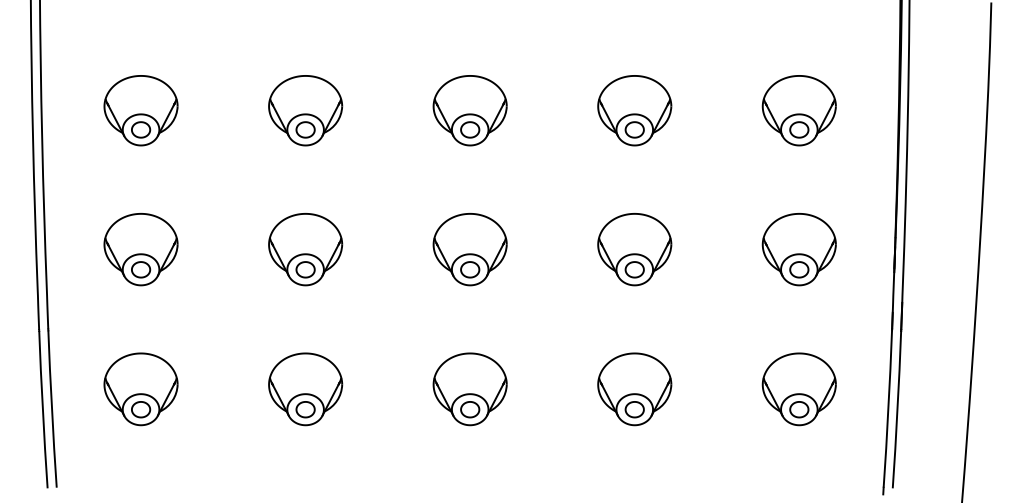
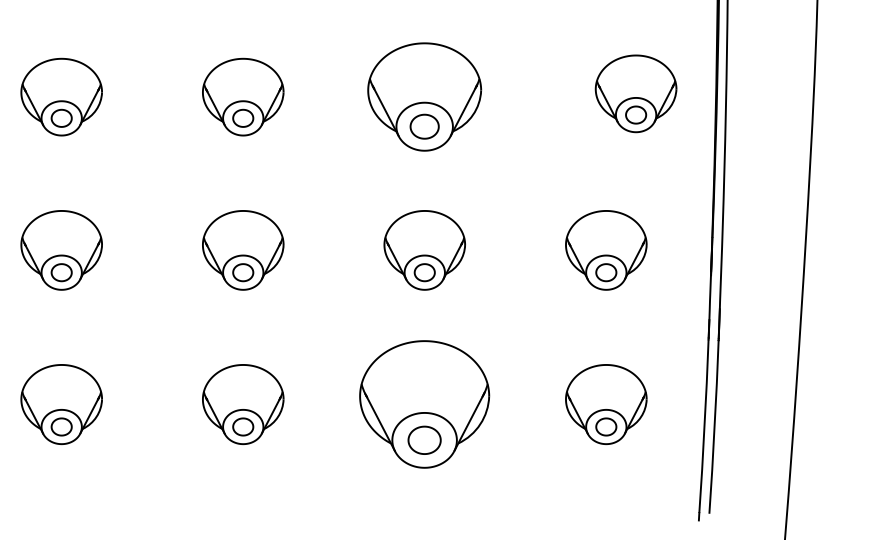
part: (634, 110) -> (424, 96), size x1.4
part: (798, 110) -> (635, 93), moved
part: (634, 389) -> (424, 404), size x1.6

